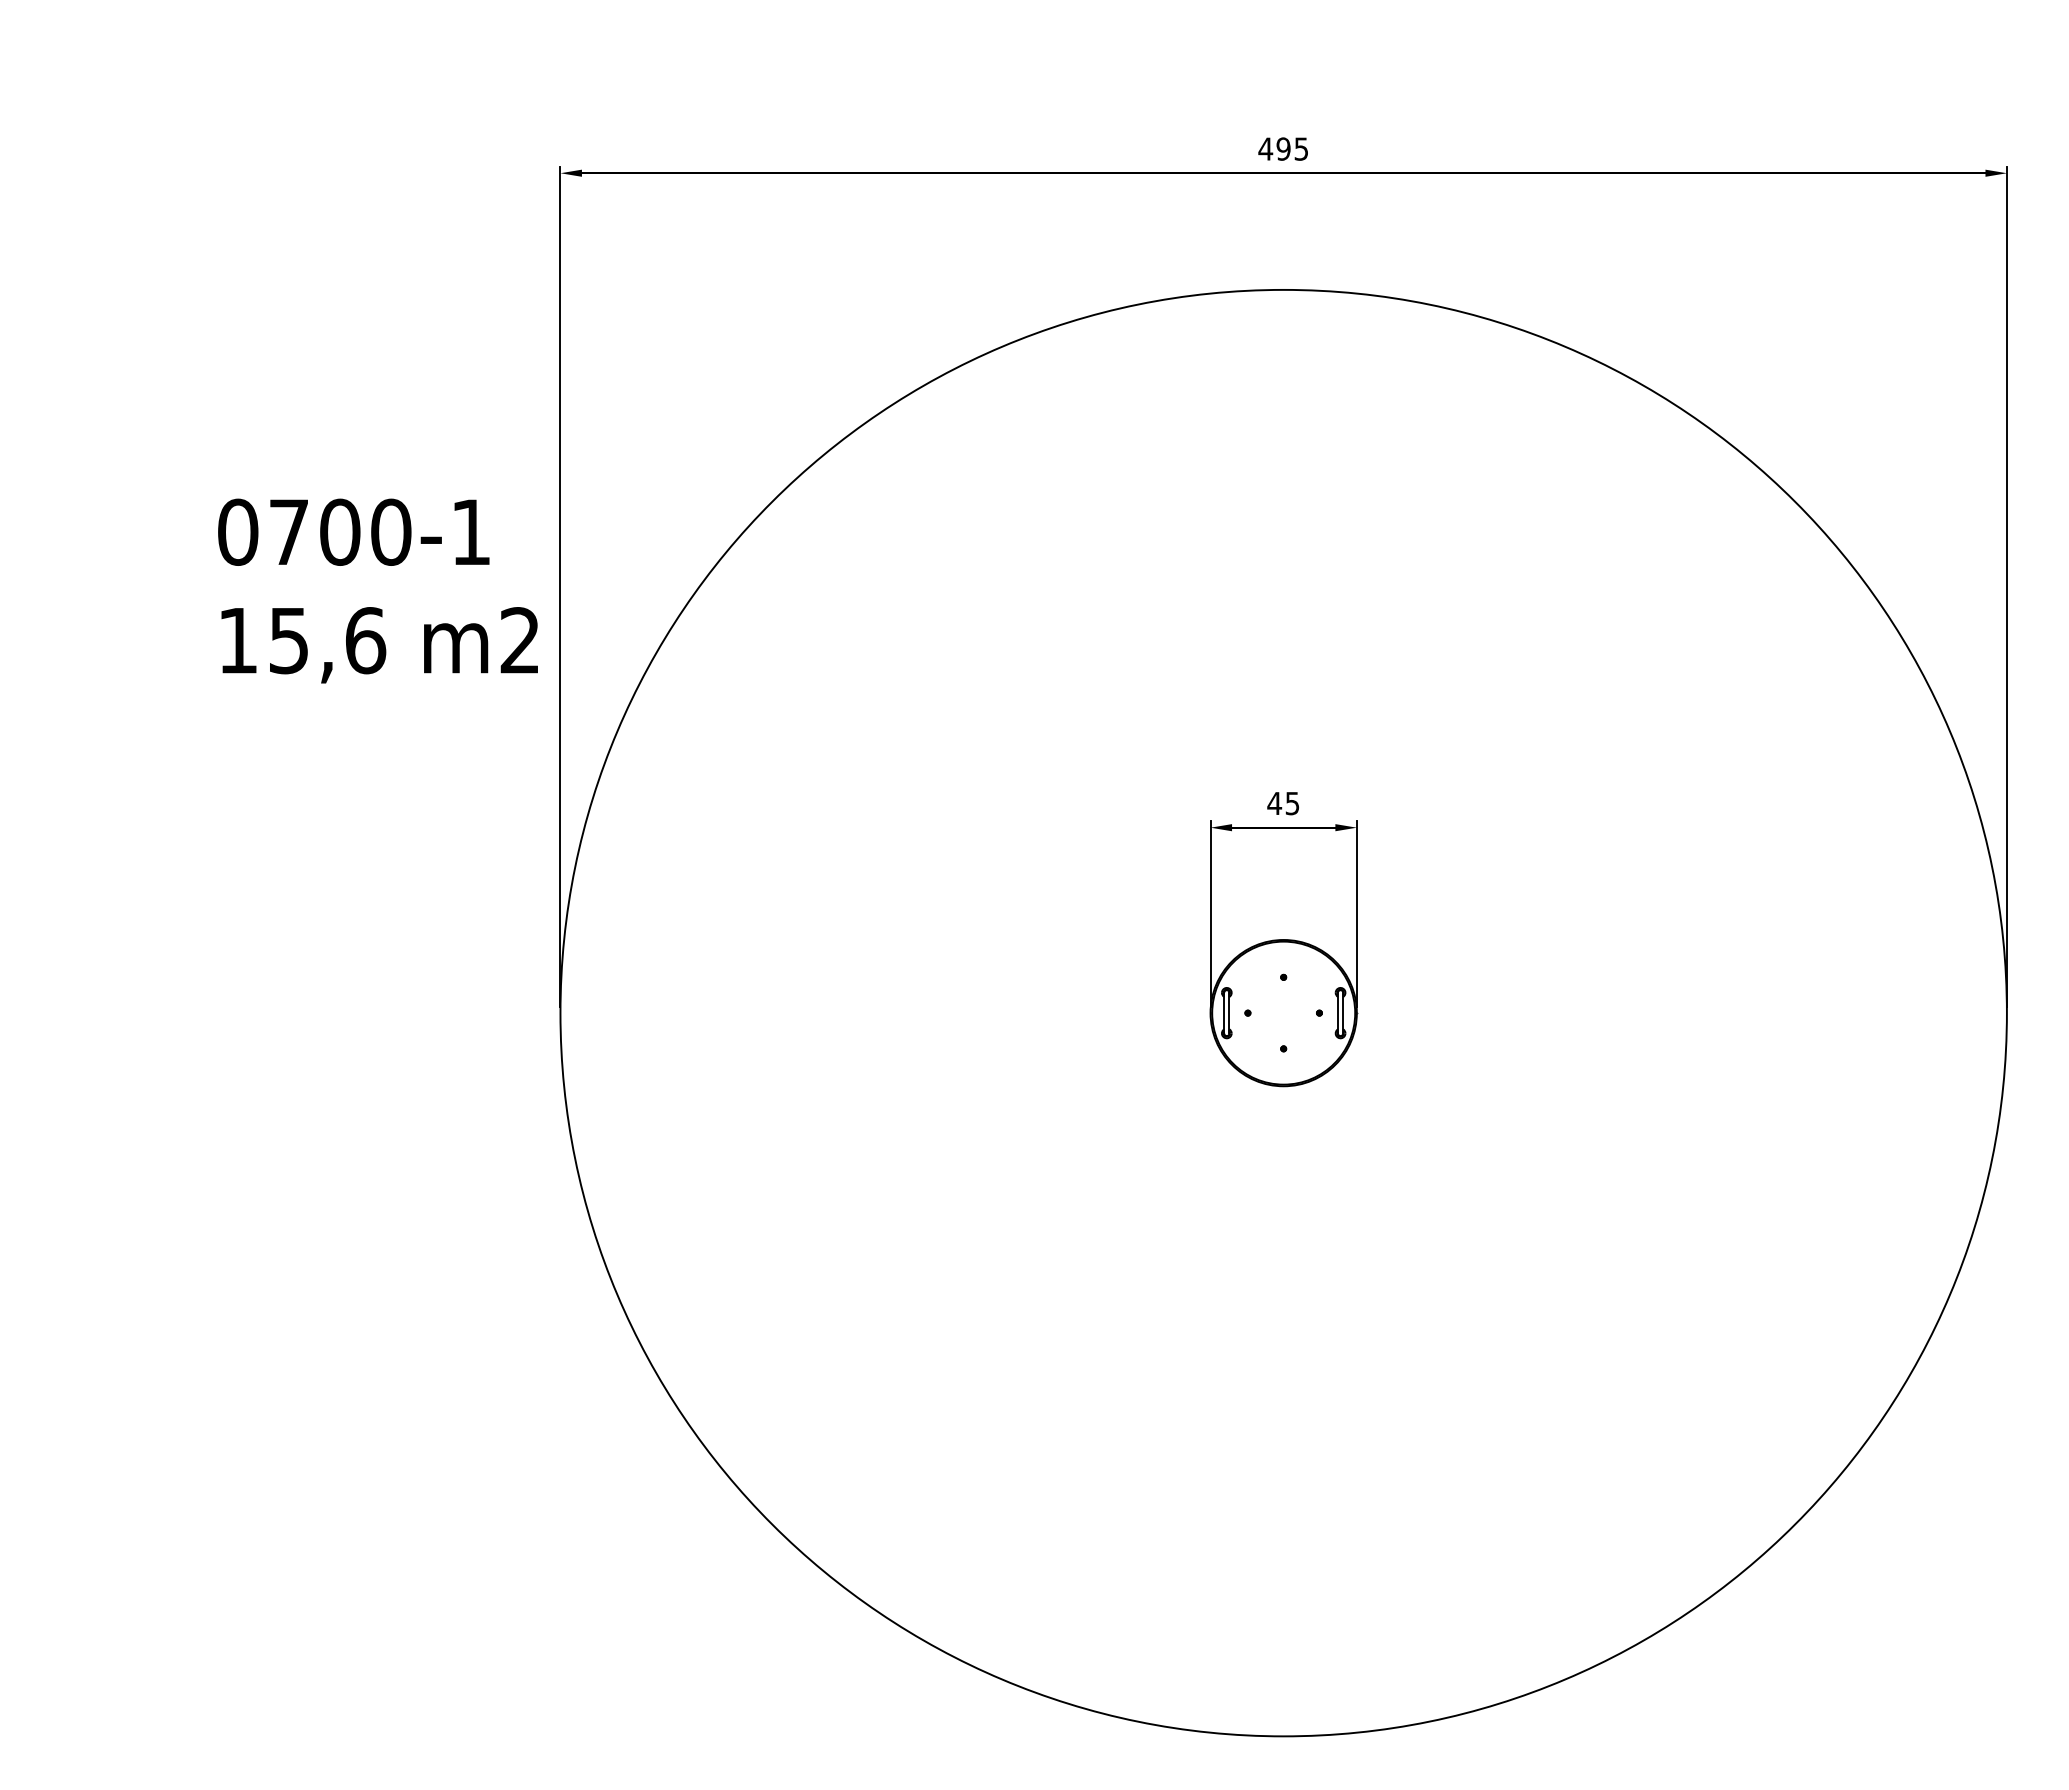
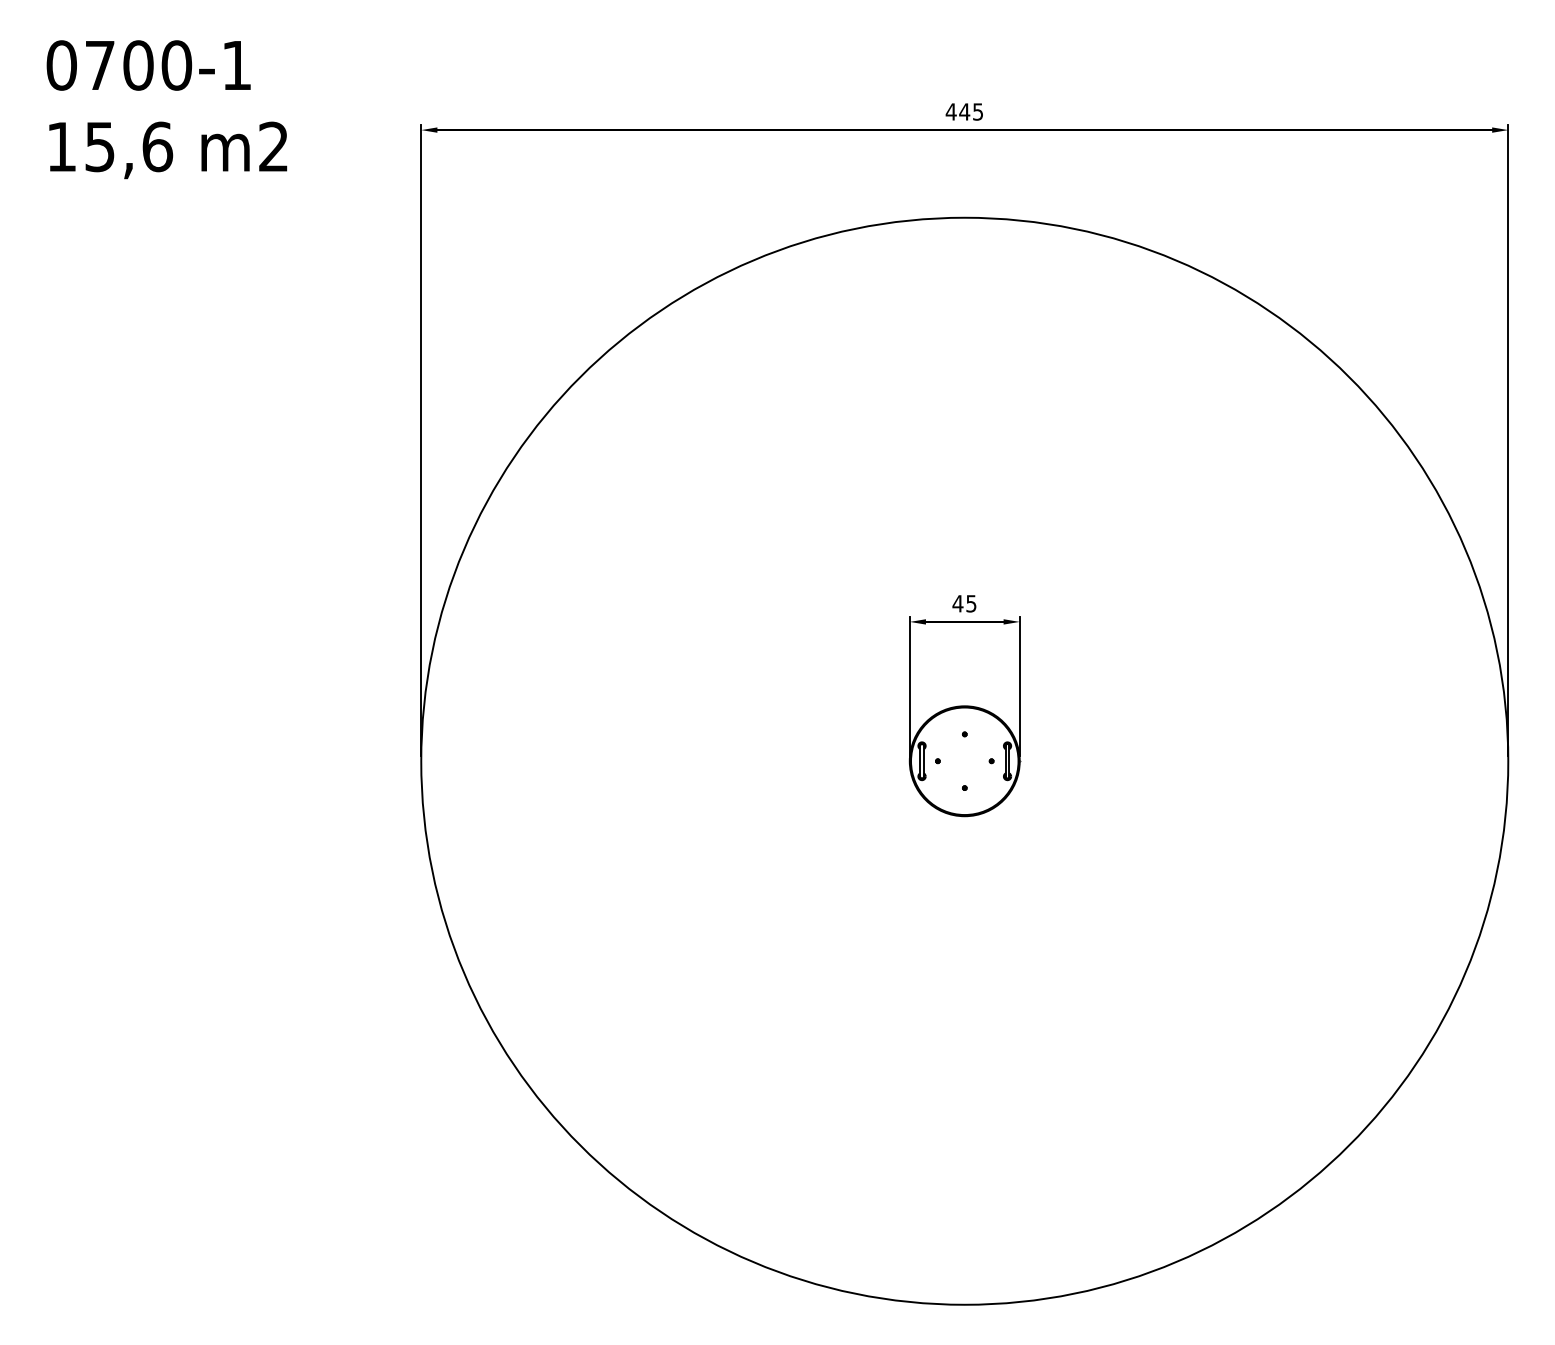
text: (1283, 148) -> (964, 111), 495 -> 445
text: (377, 590) -> (166, 109), moved

